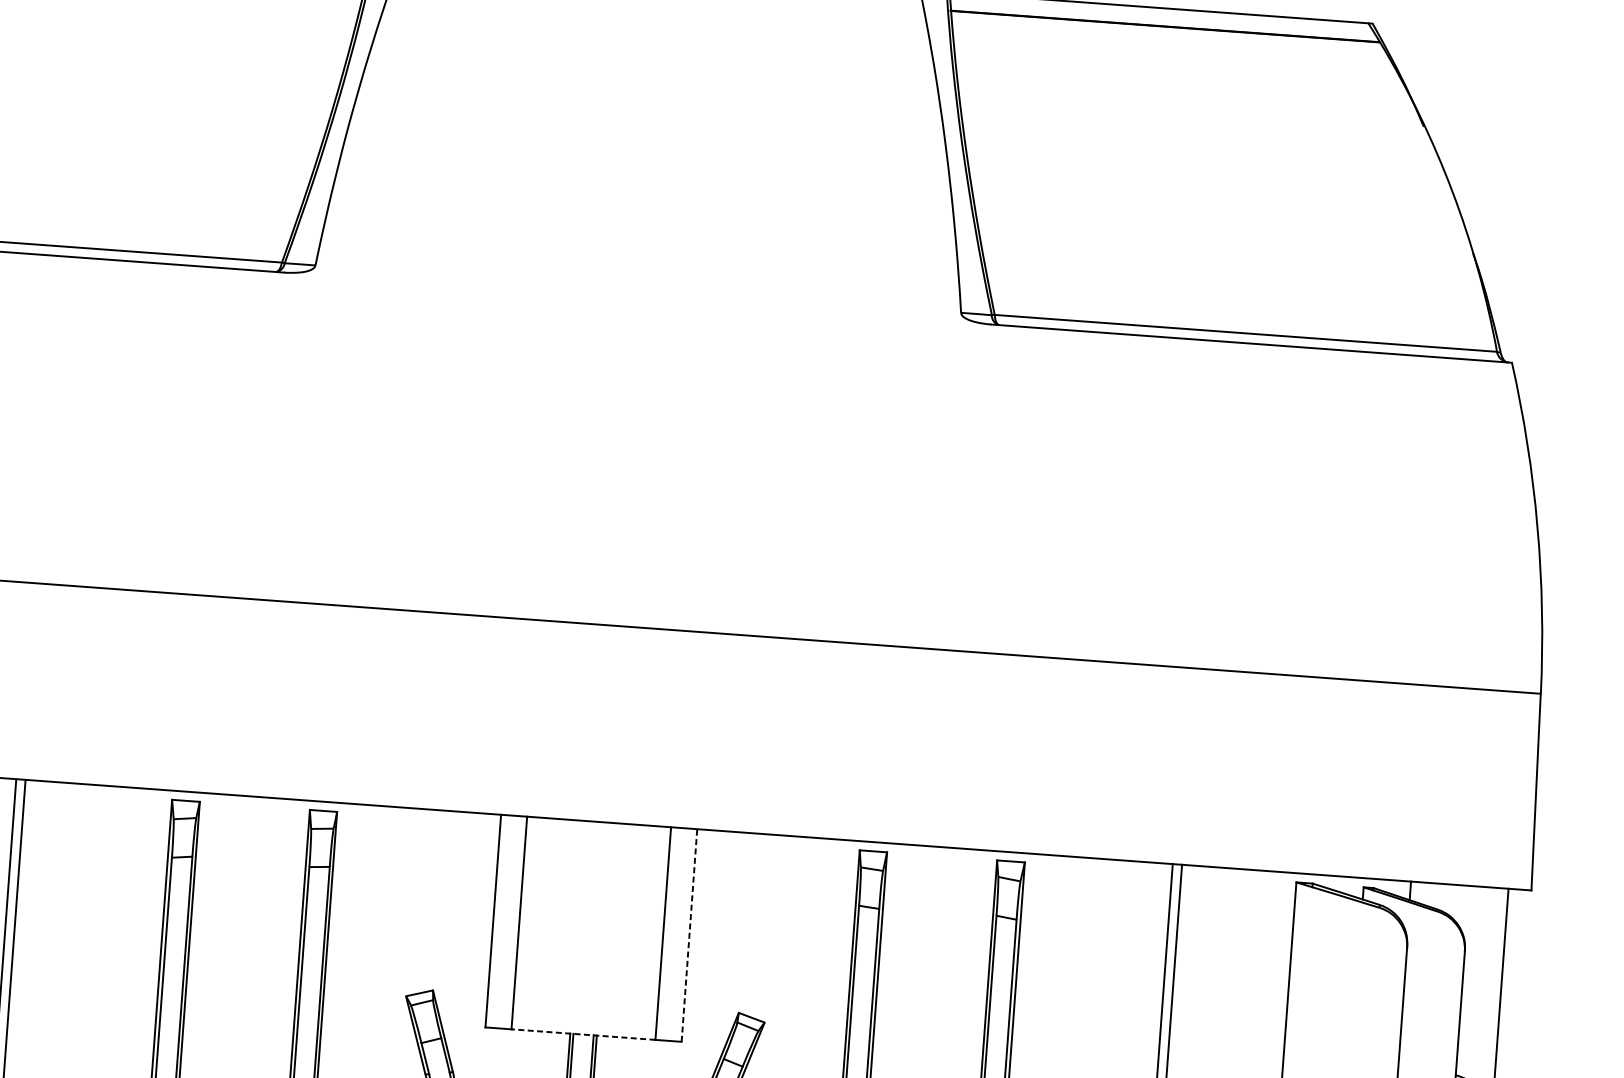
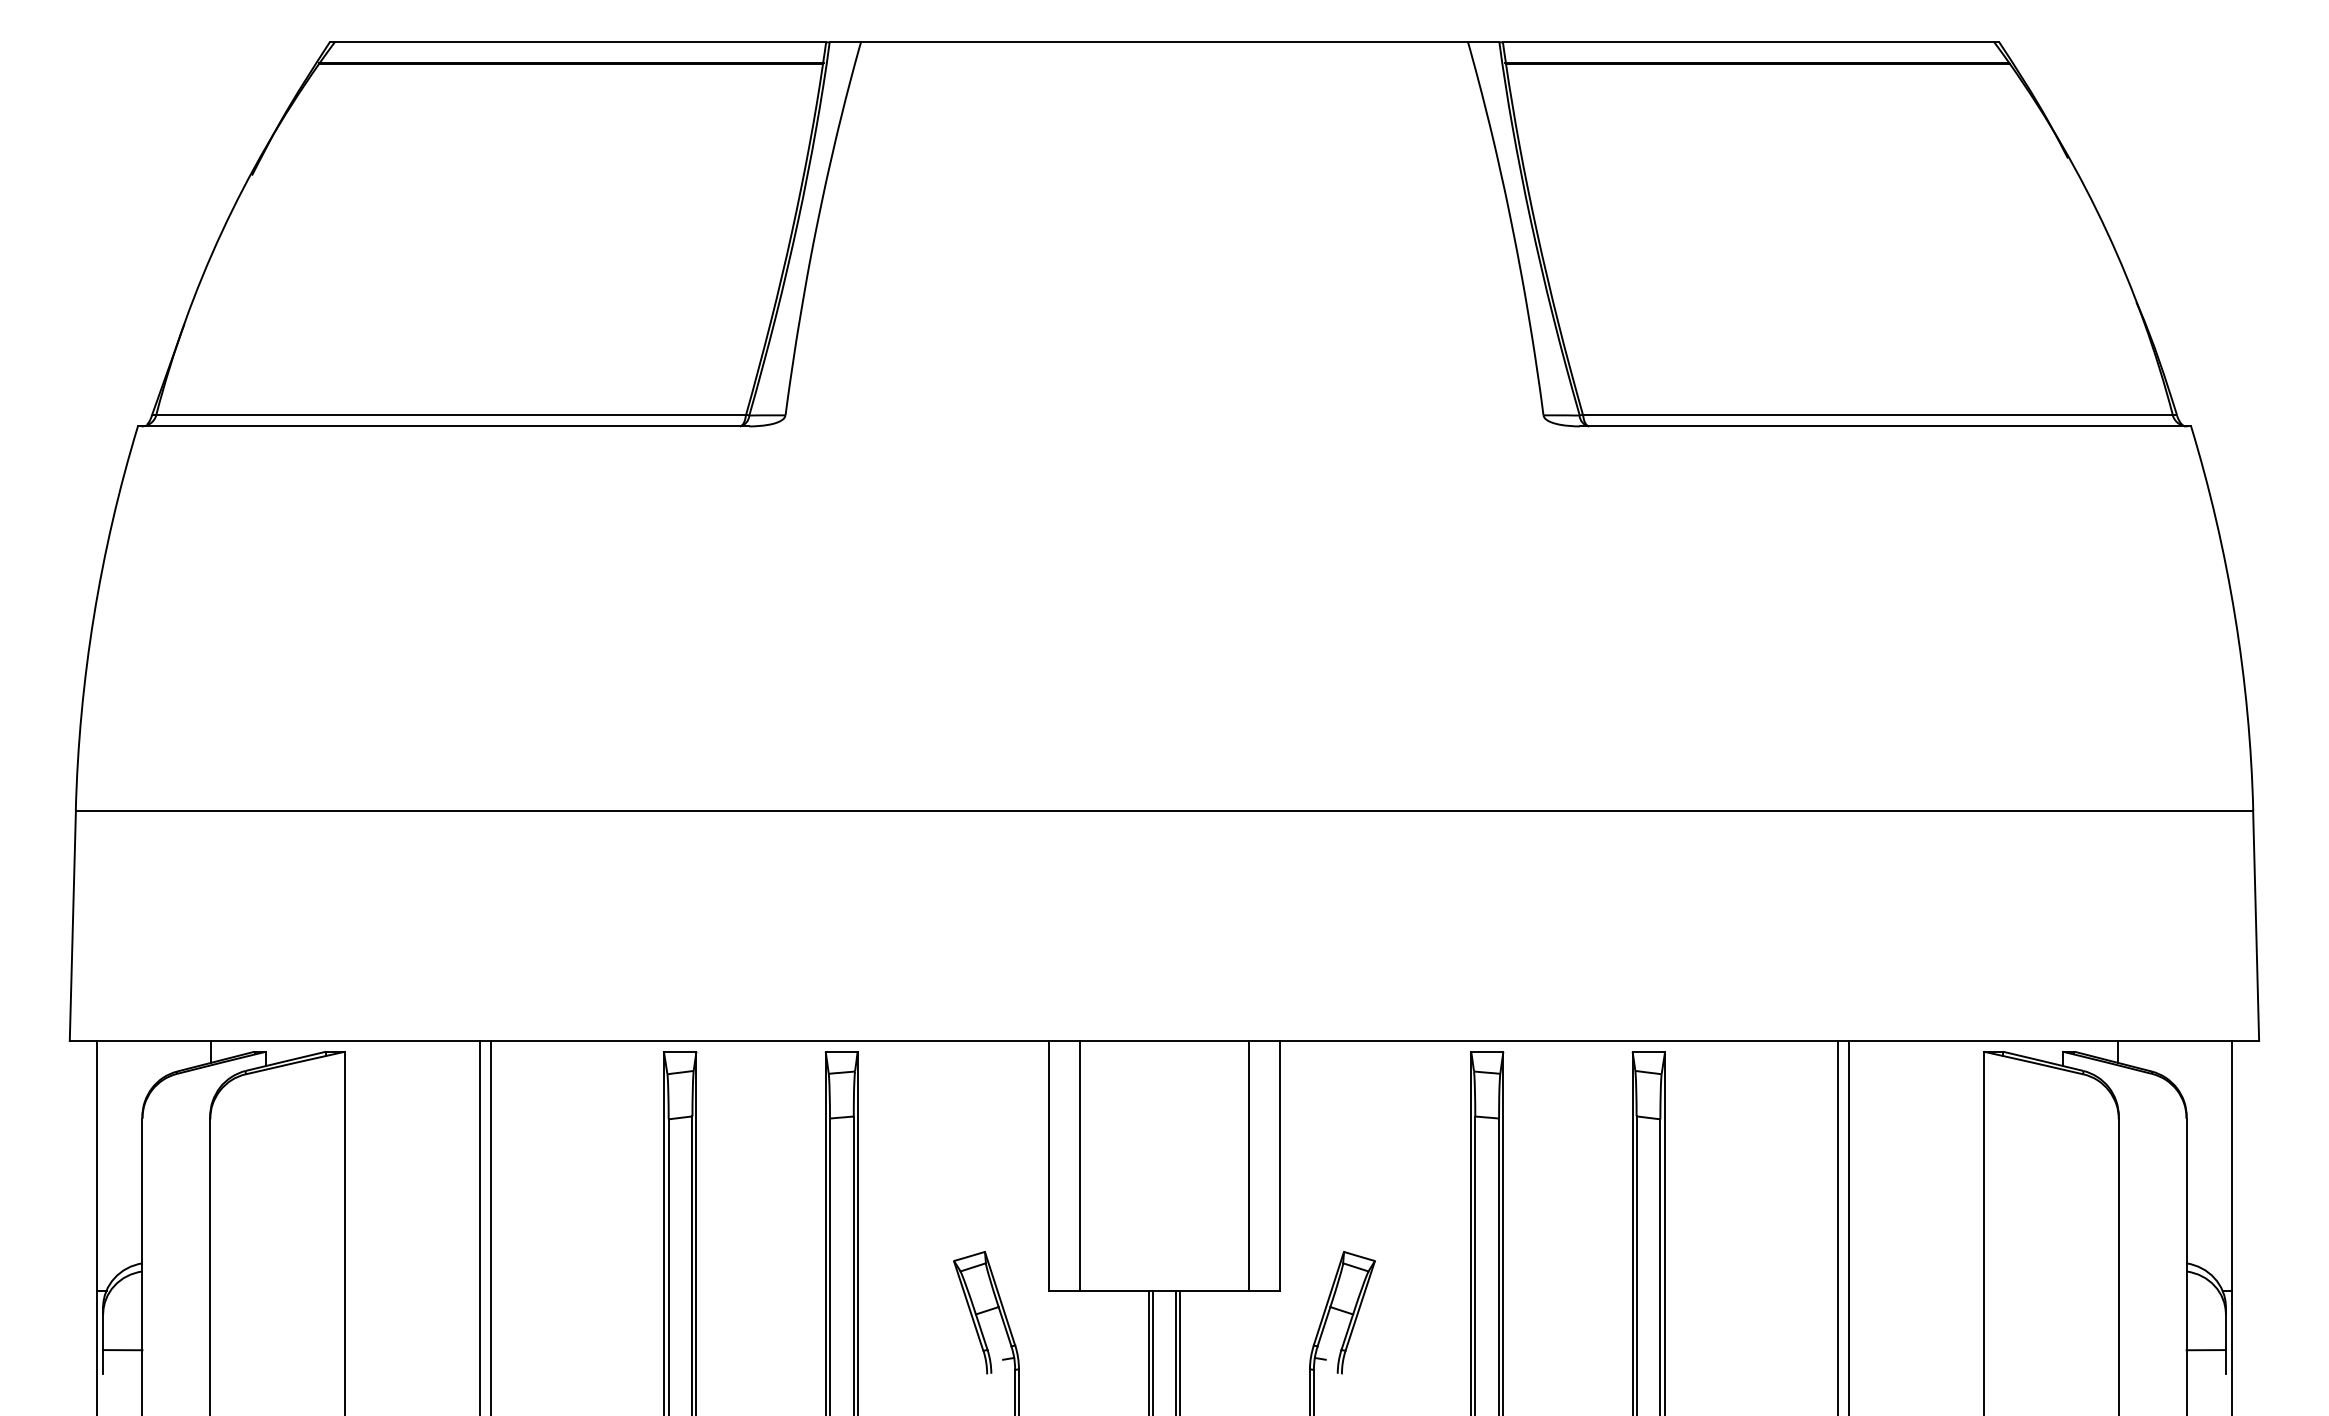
line: (689, 935) -> (1279, 1165), dashed -> solid
line: (583, 1034) -> (1164, 1290), dashed -> solid

